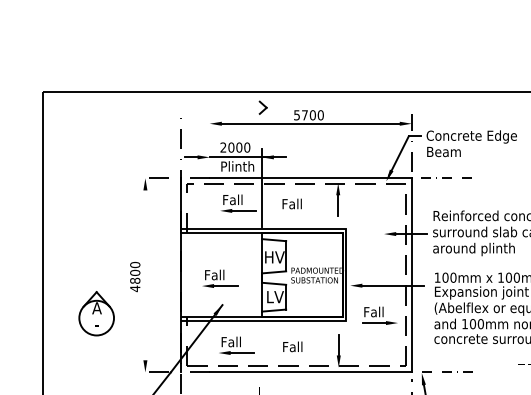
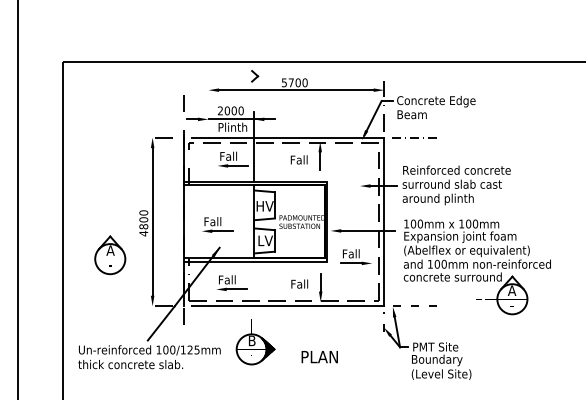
text: (291, 203) -> (298, 159), moved
line: (145, 274) -> (152, 221), added
text: (292, 346) -> (299, 283), moved

